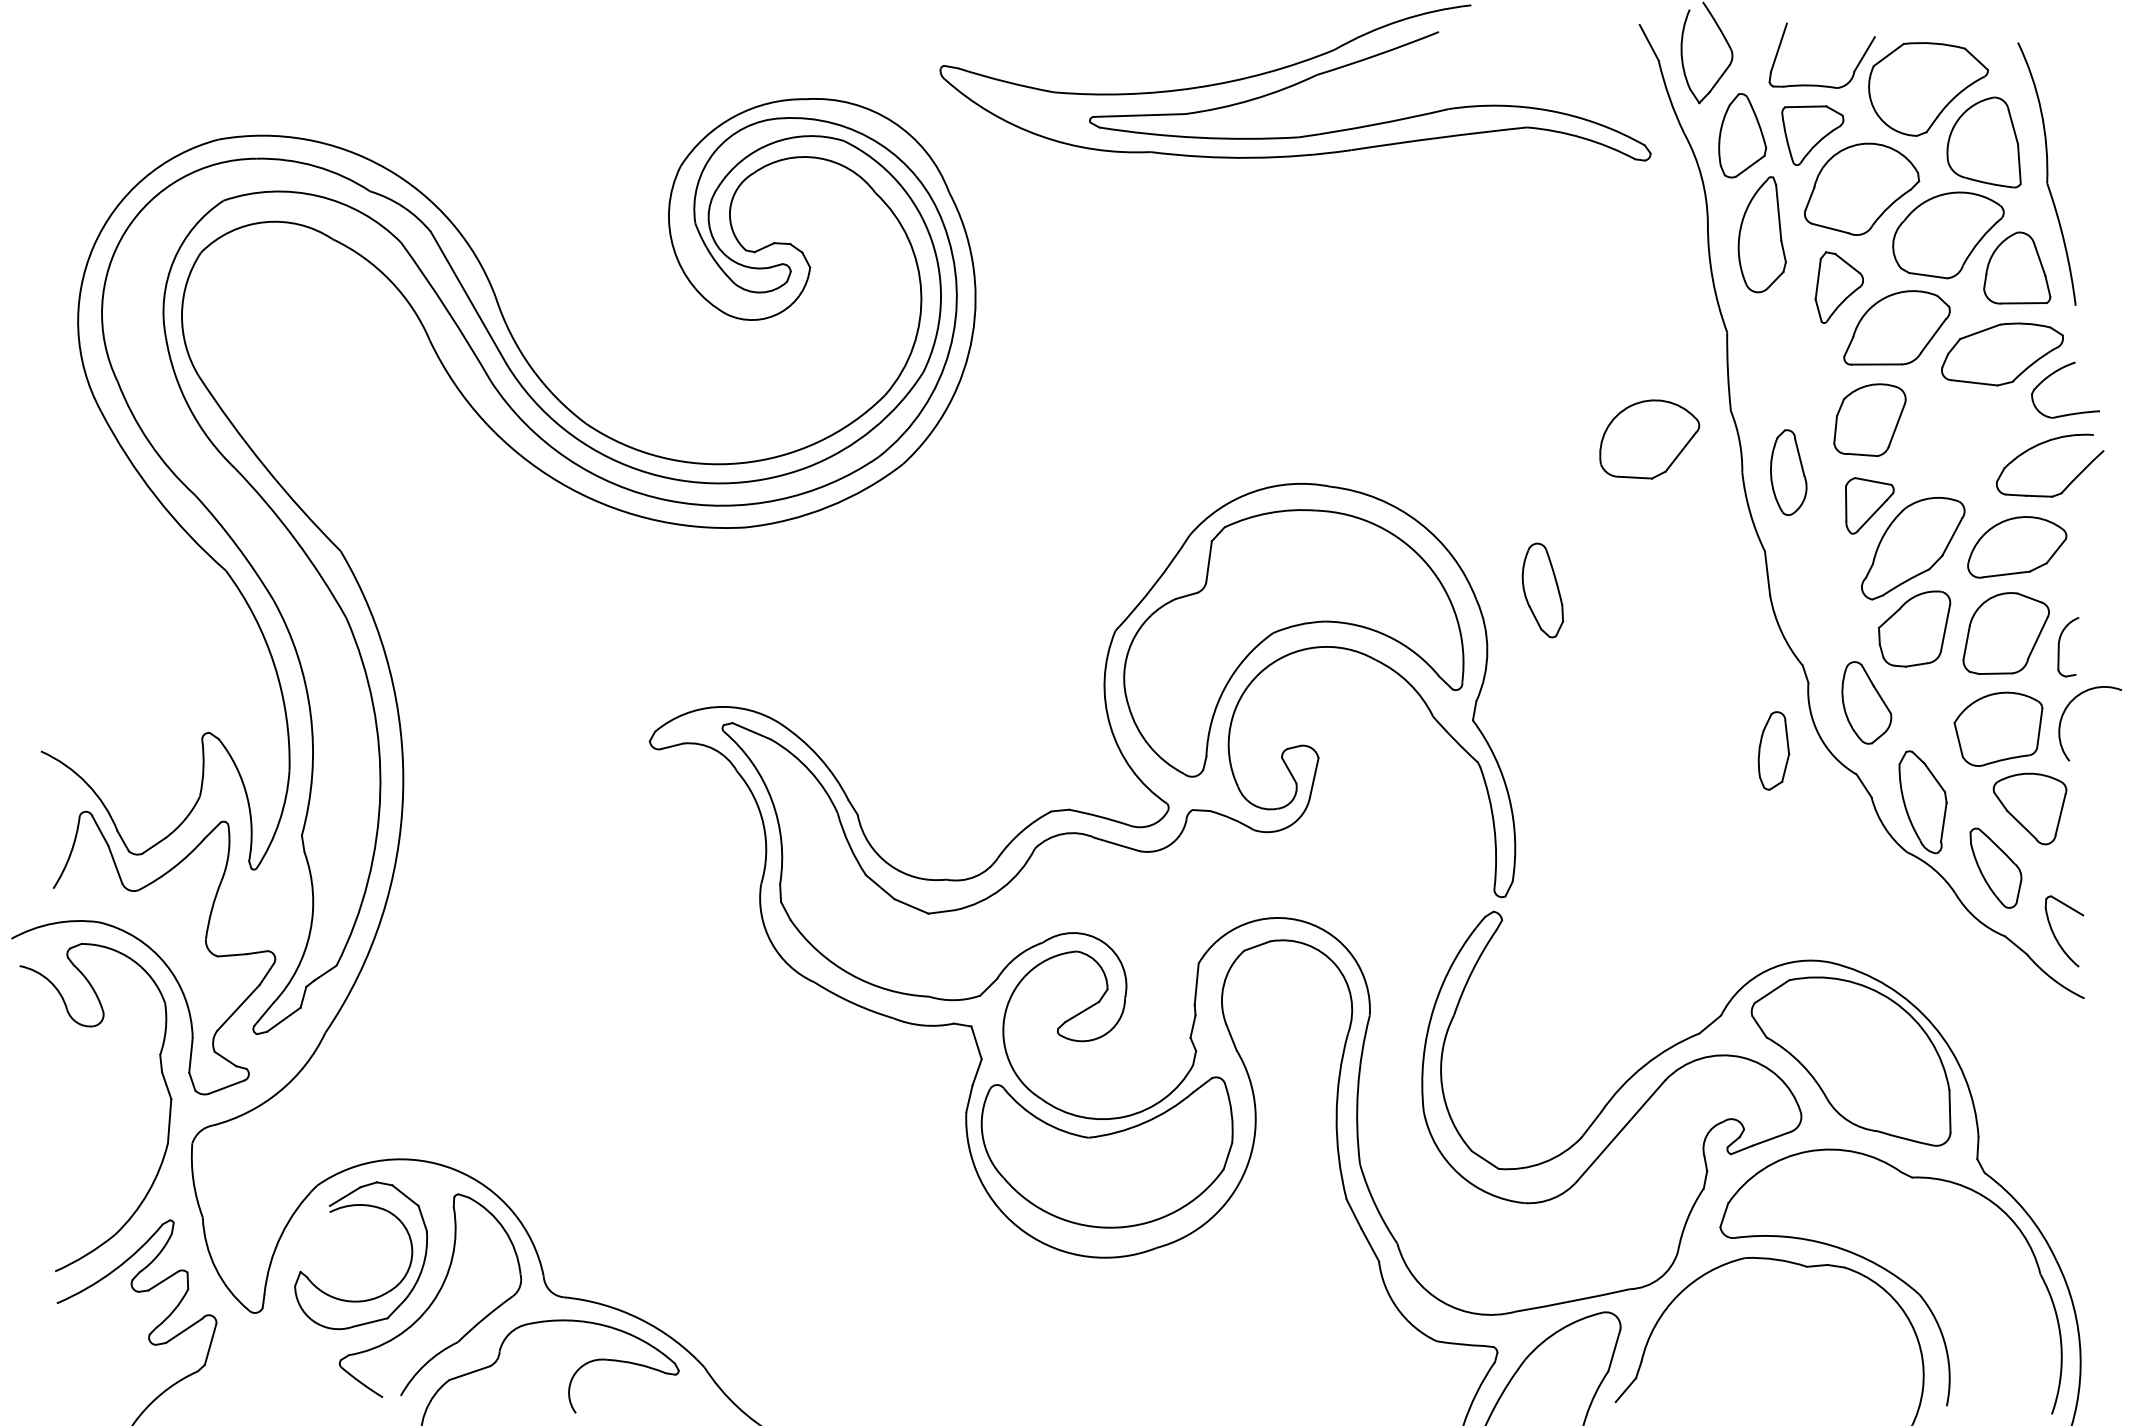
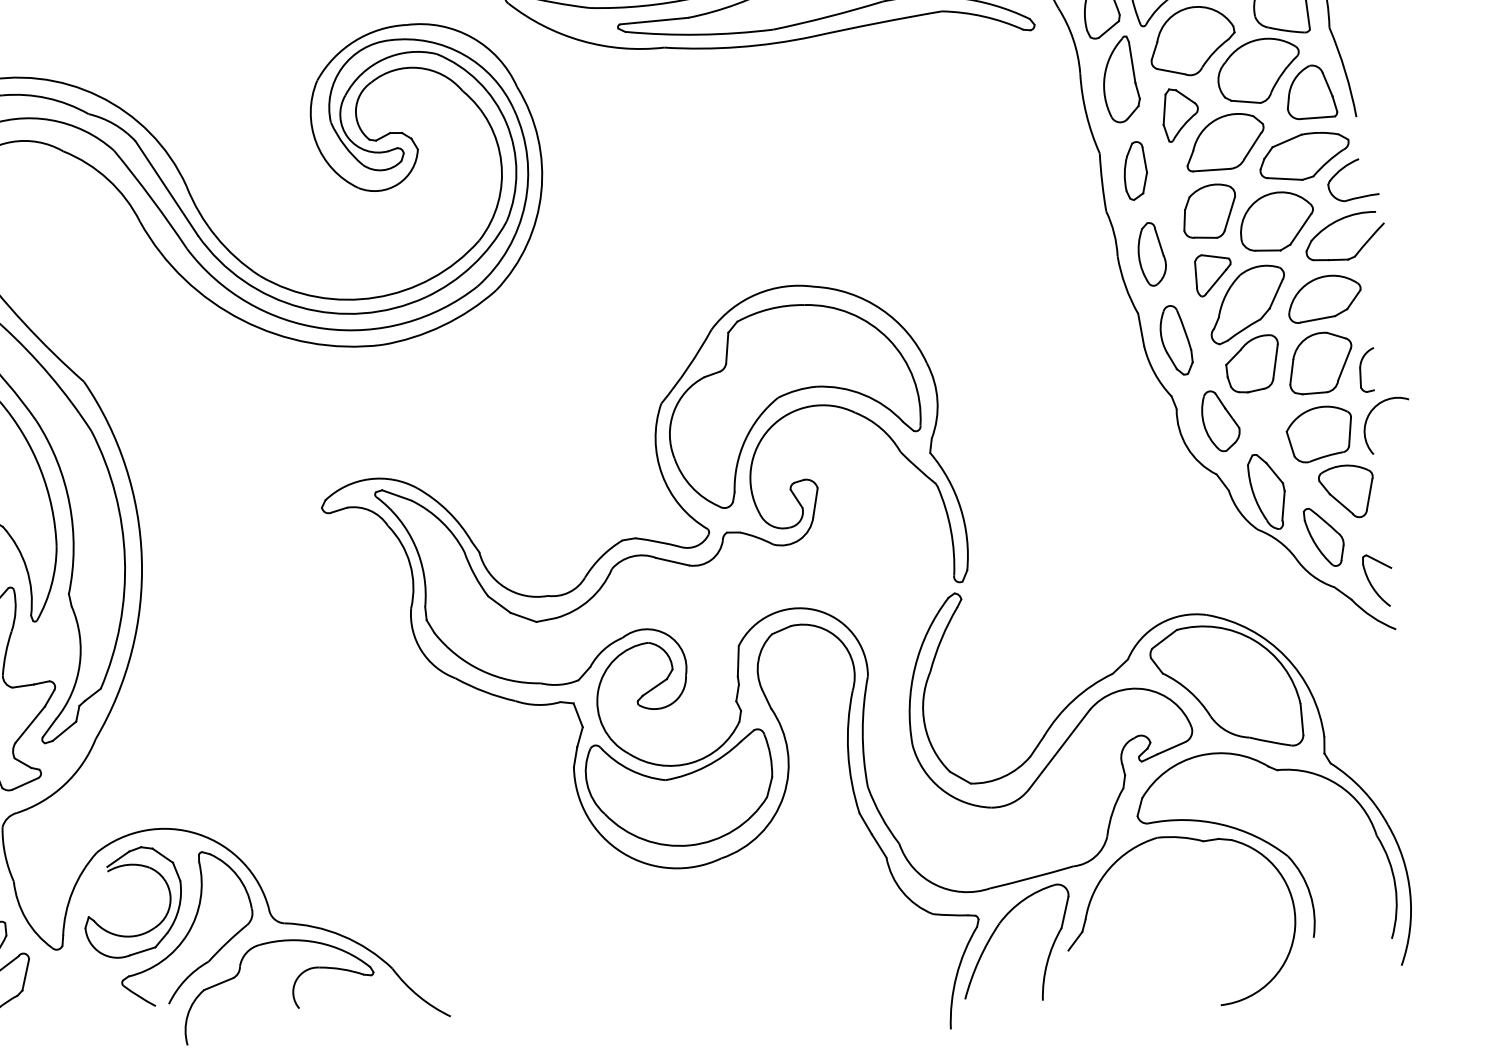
part: (1649, 439) -> (1276, 221), moved
part: (1542, 590) -> (1176, 340), moved
part: (1773, 750) -> (1135, 170), moved

